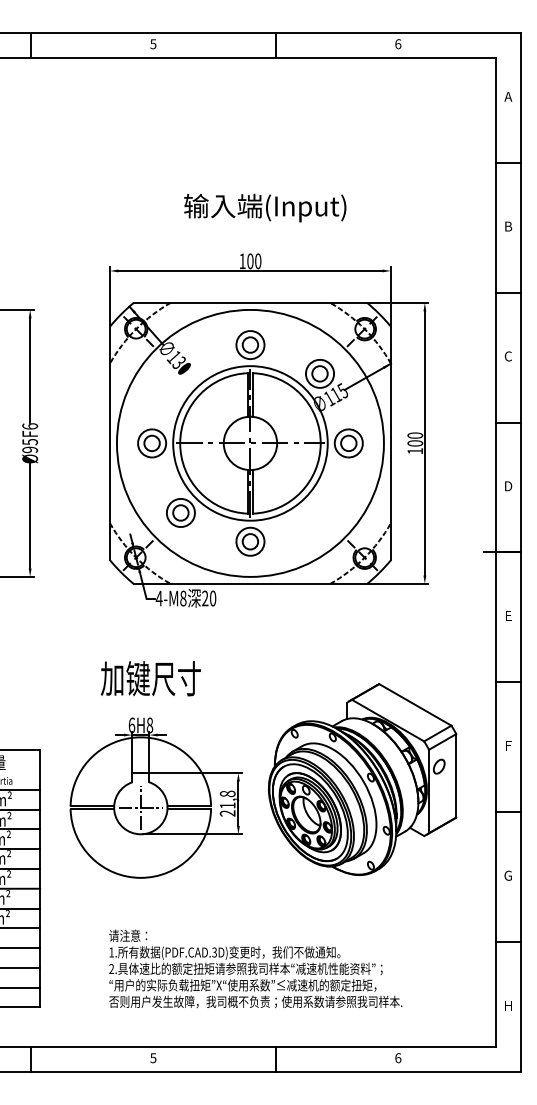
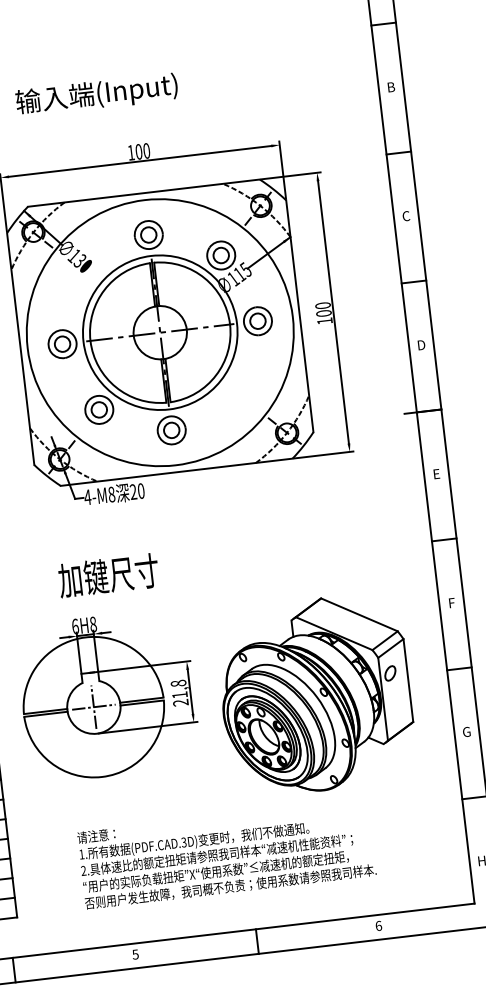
text: (265, 207) -> (97, 94), moved
text: (150, 678) -> (108, 575), moved
part: (362, 779) -> (315, 695), moved

